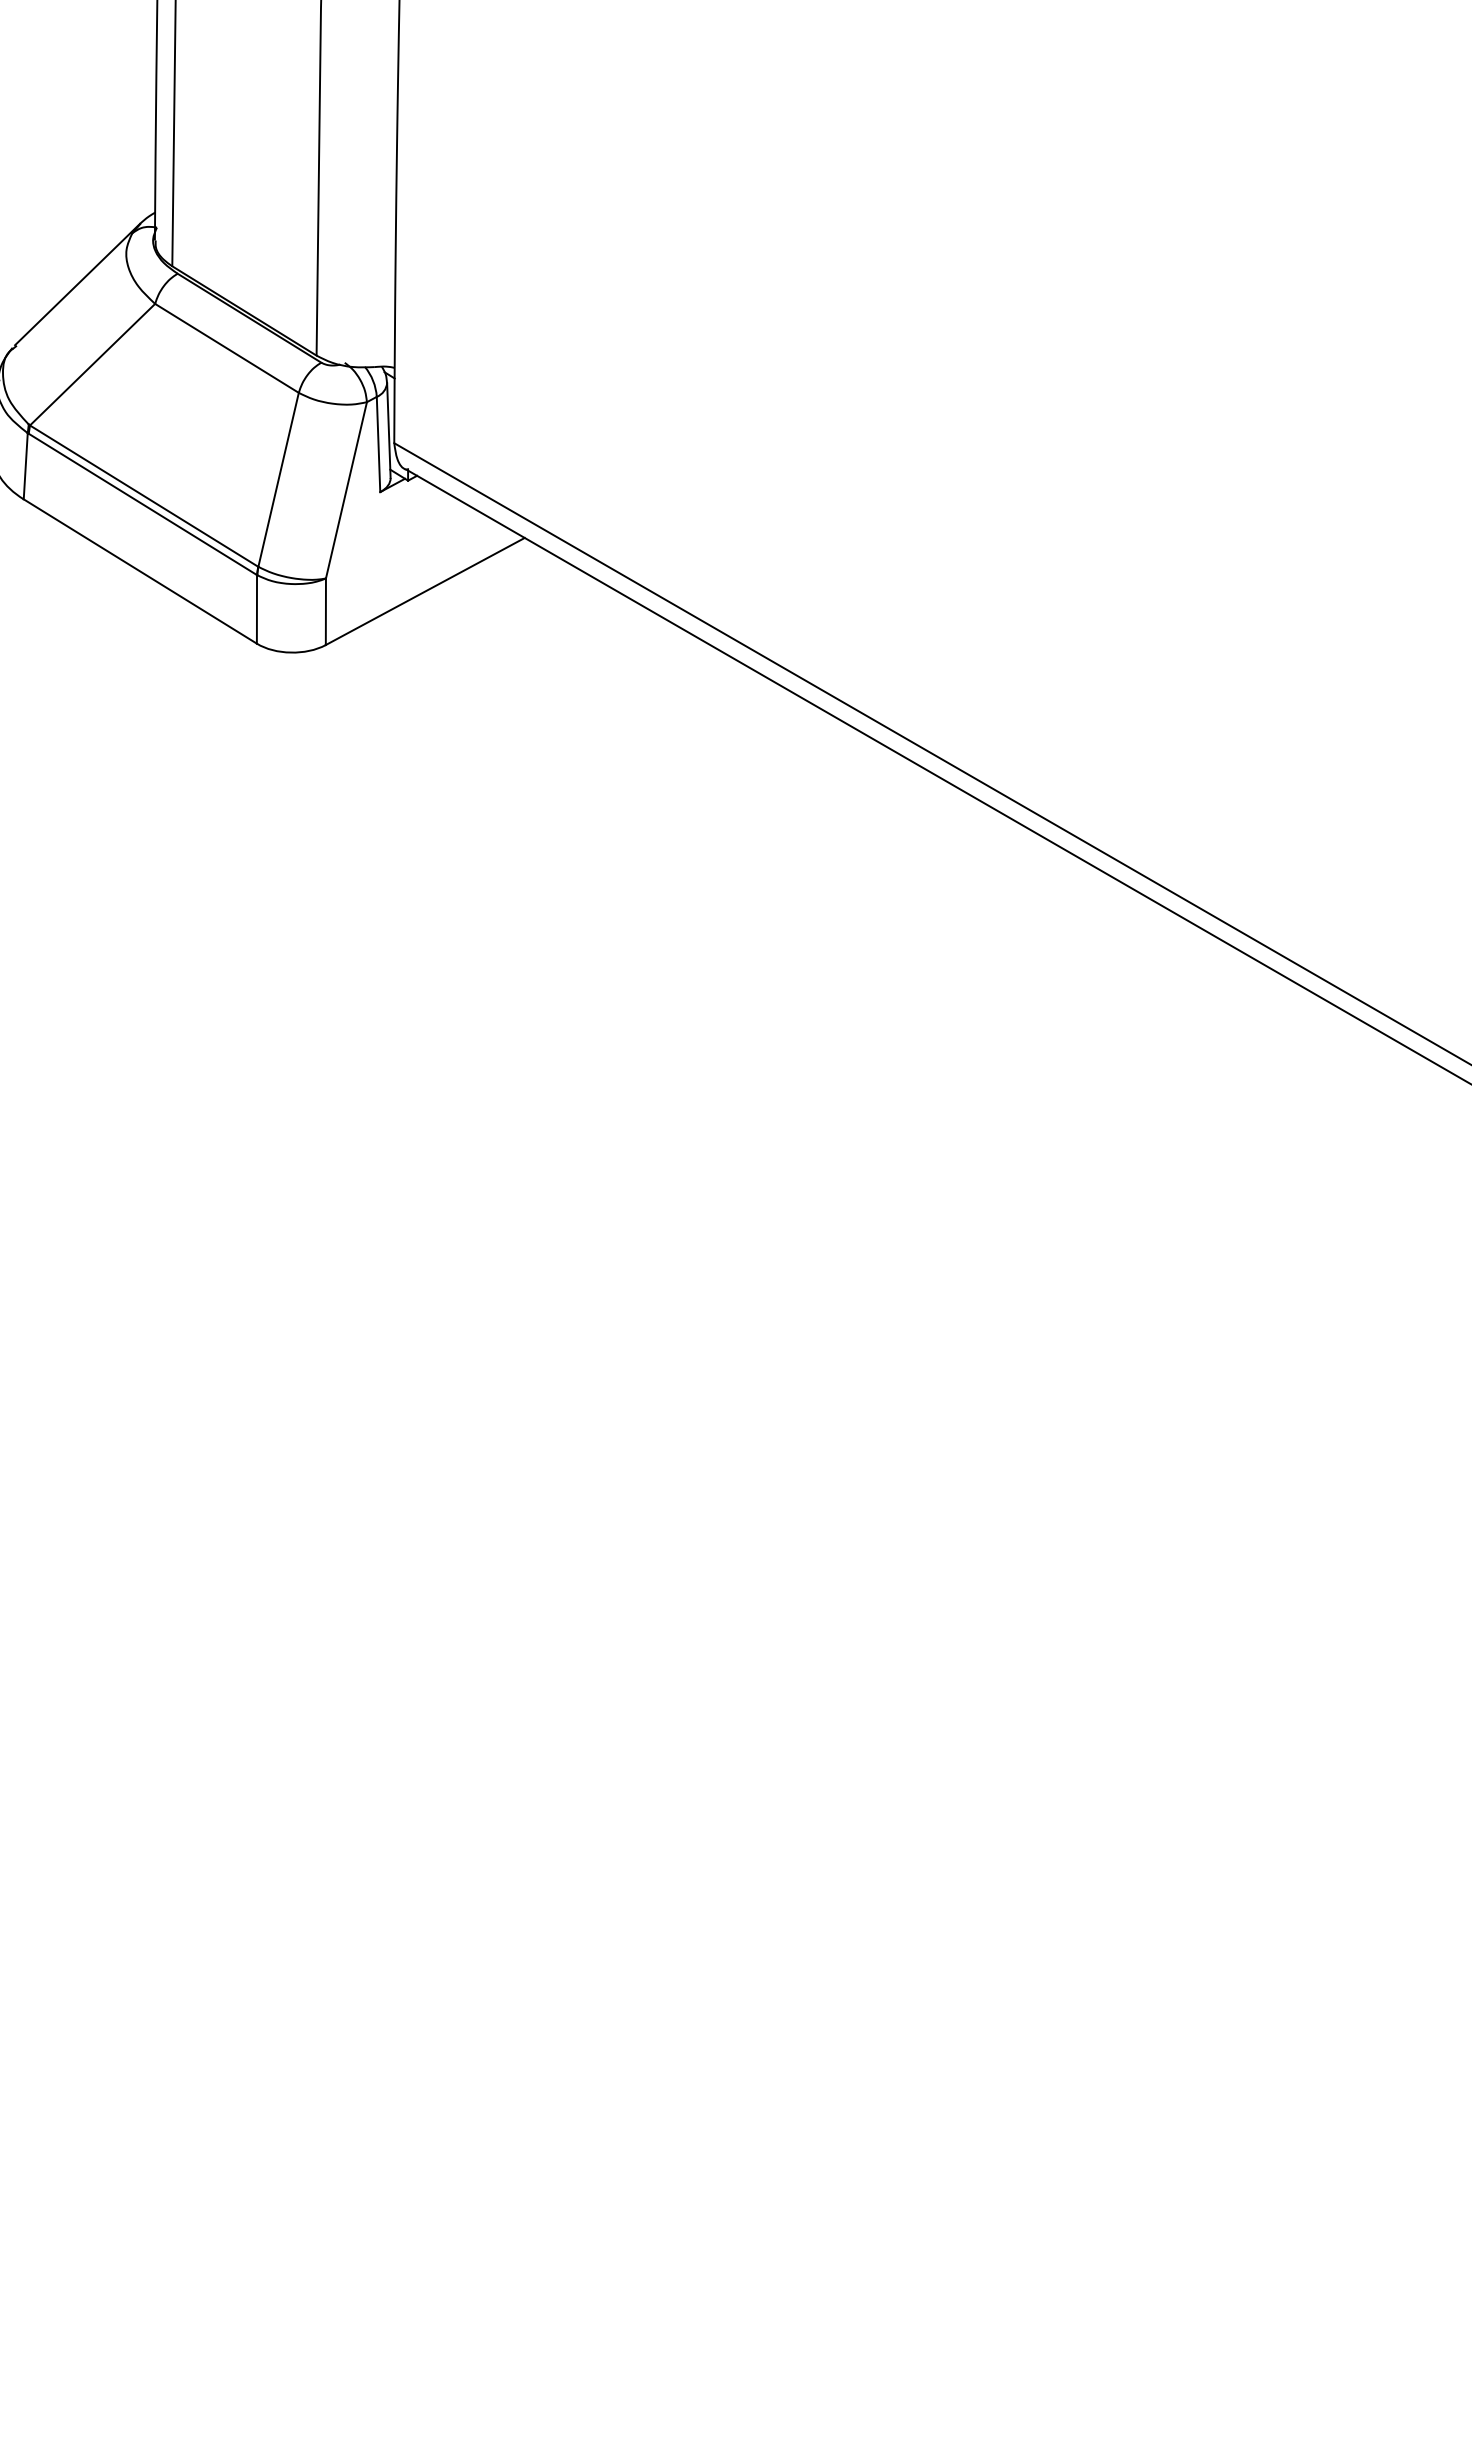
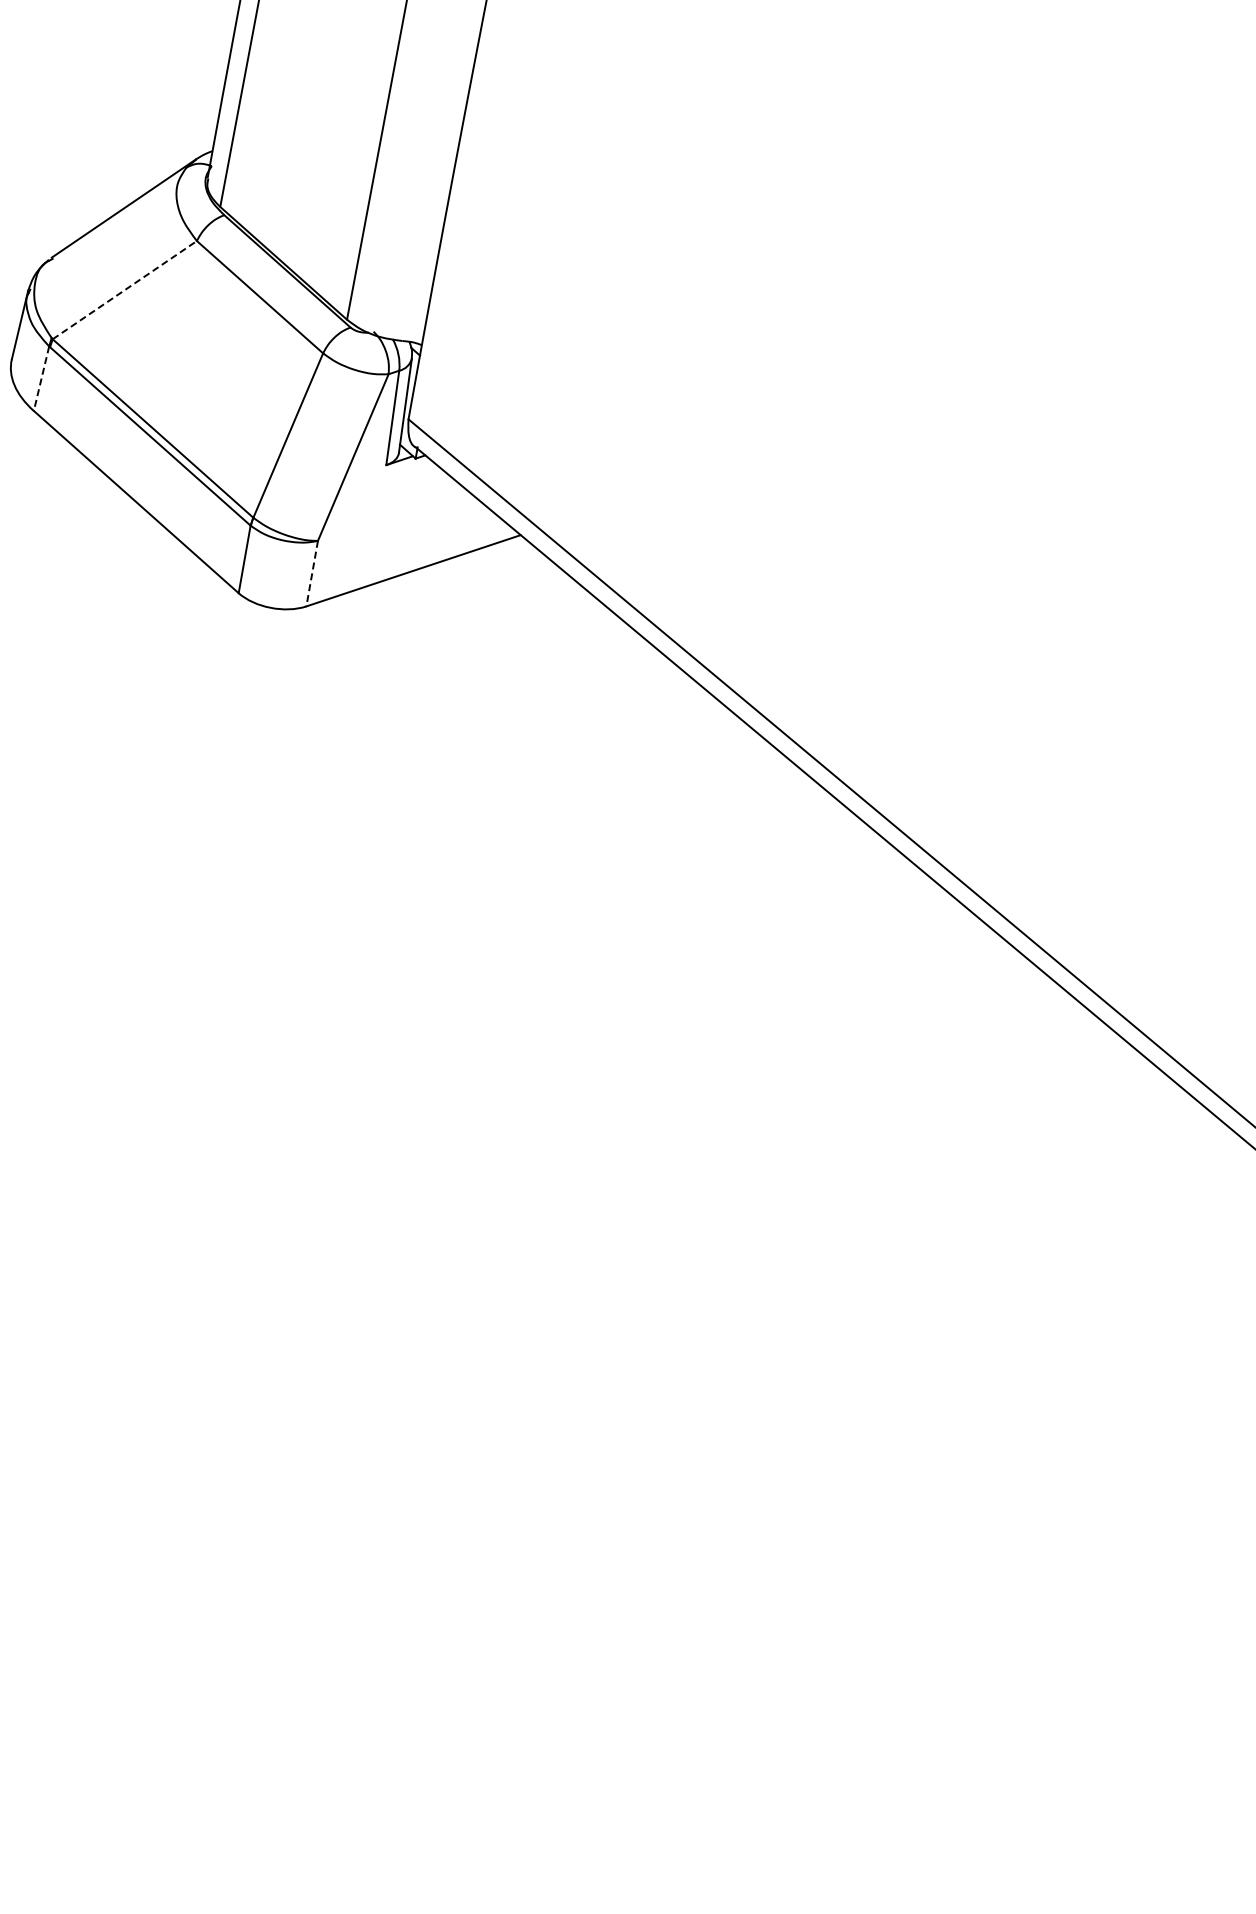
line: (92, 364) -> (124, 289), solid -> dashed
line: (25, 466) -> (41, 378), solid -> dashed
line: (325, 612) -> (311, 574), solid -> dashed

